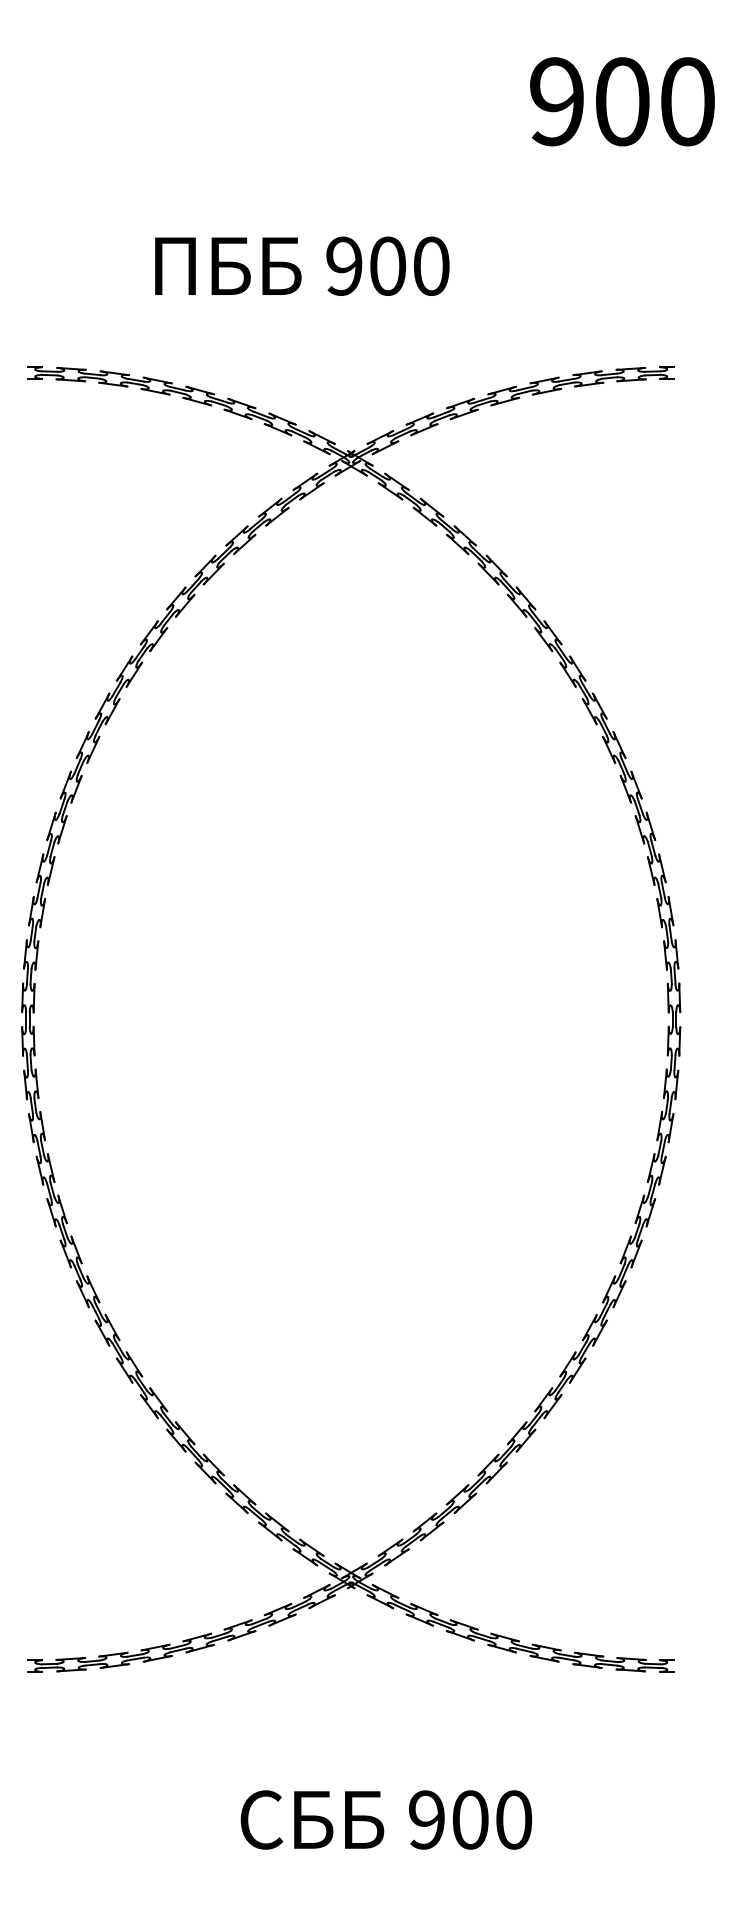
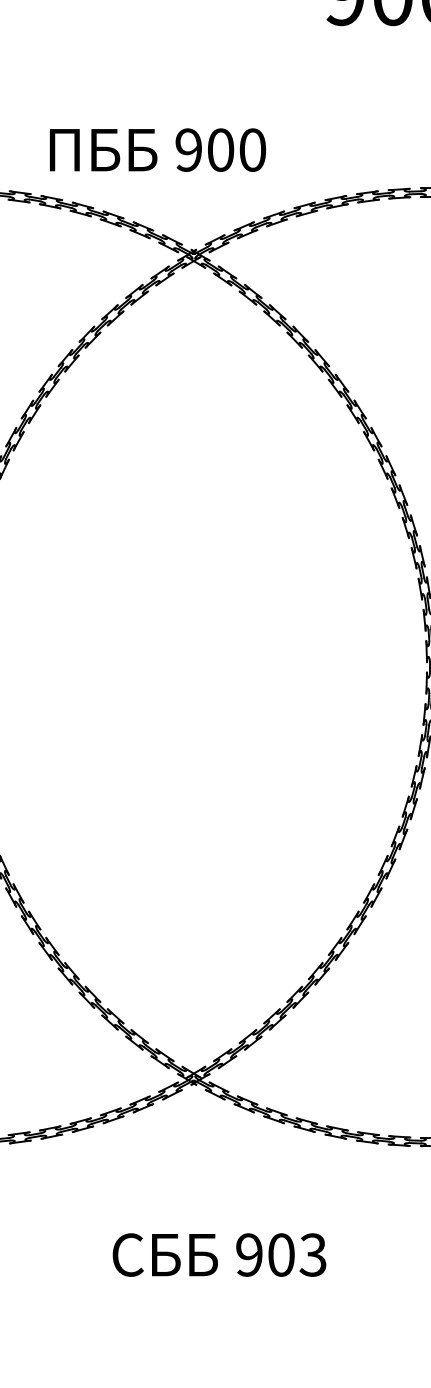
text: (302, 265) -> (158, 149), moved
text: (513, 1819) -> (313, 1254), 900 -> 903

